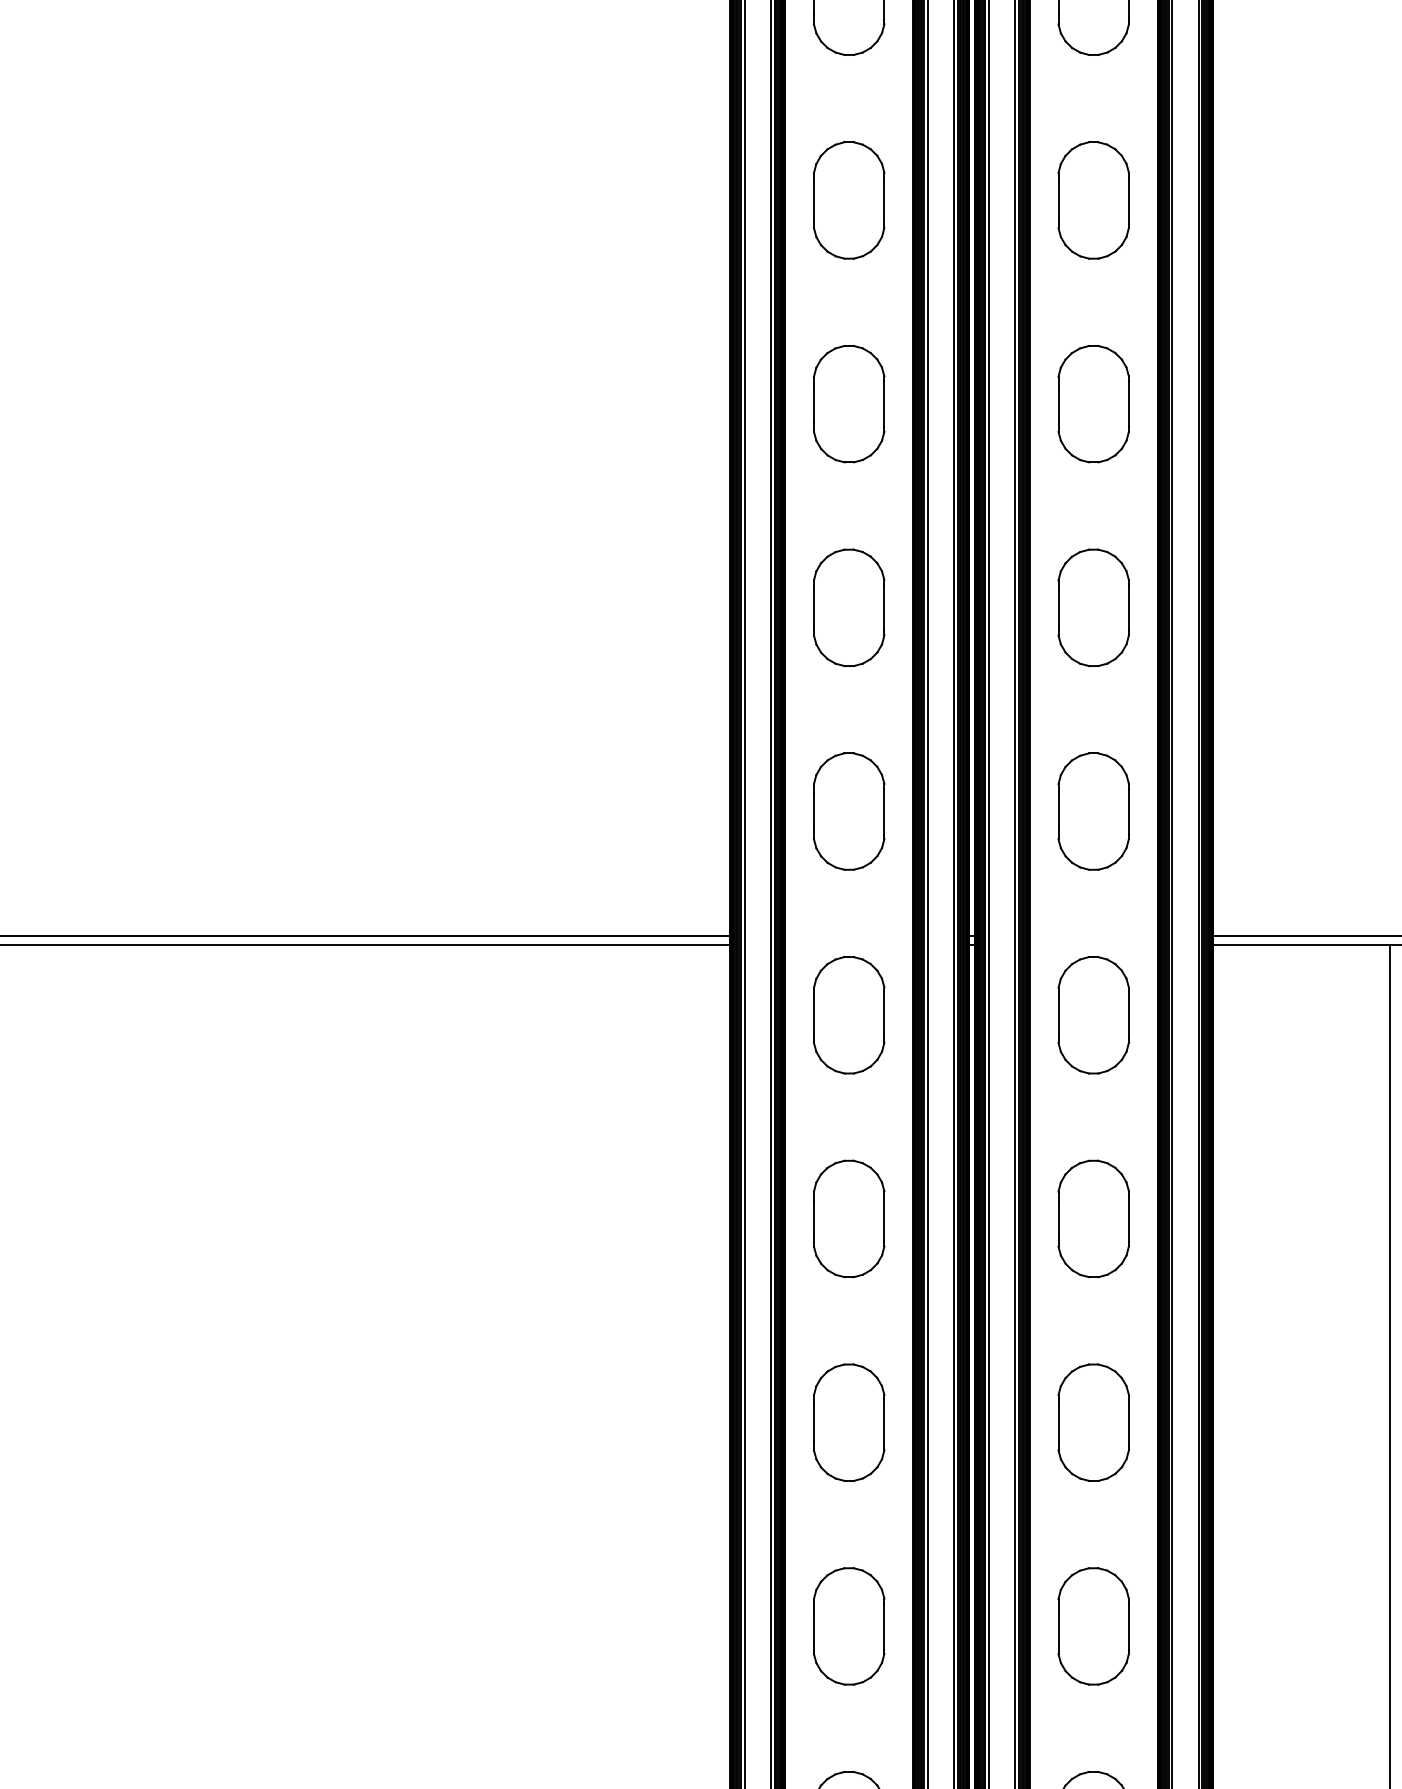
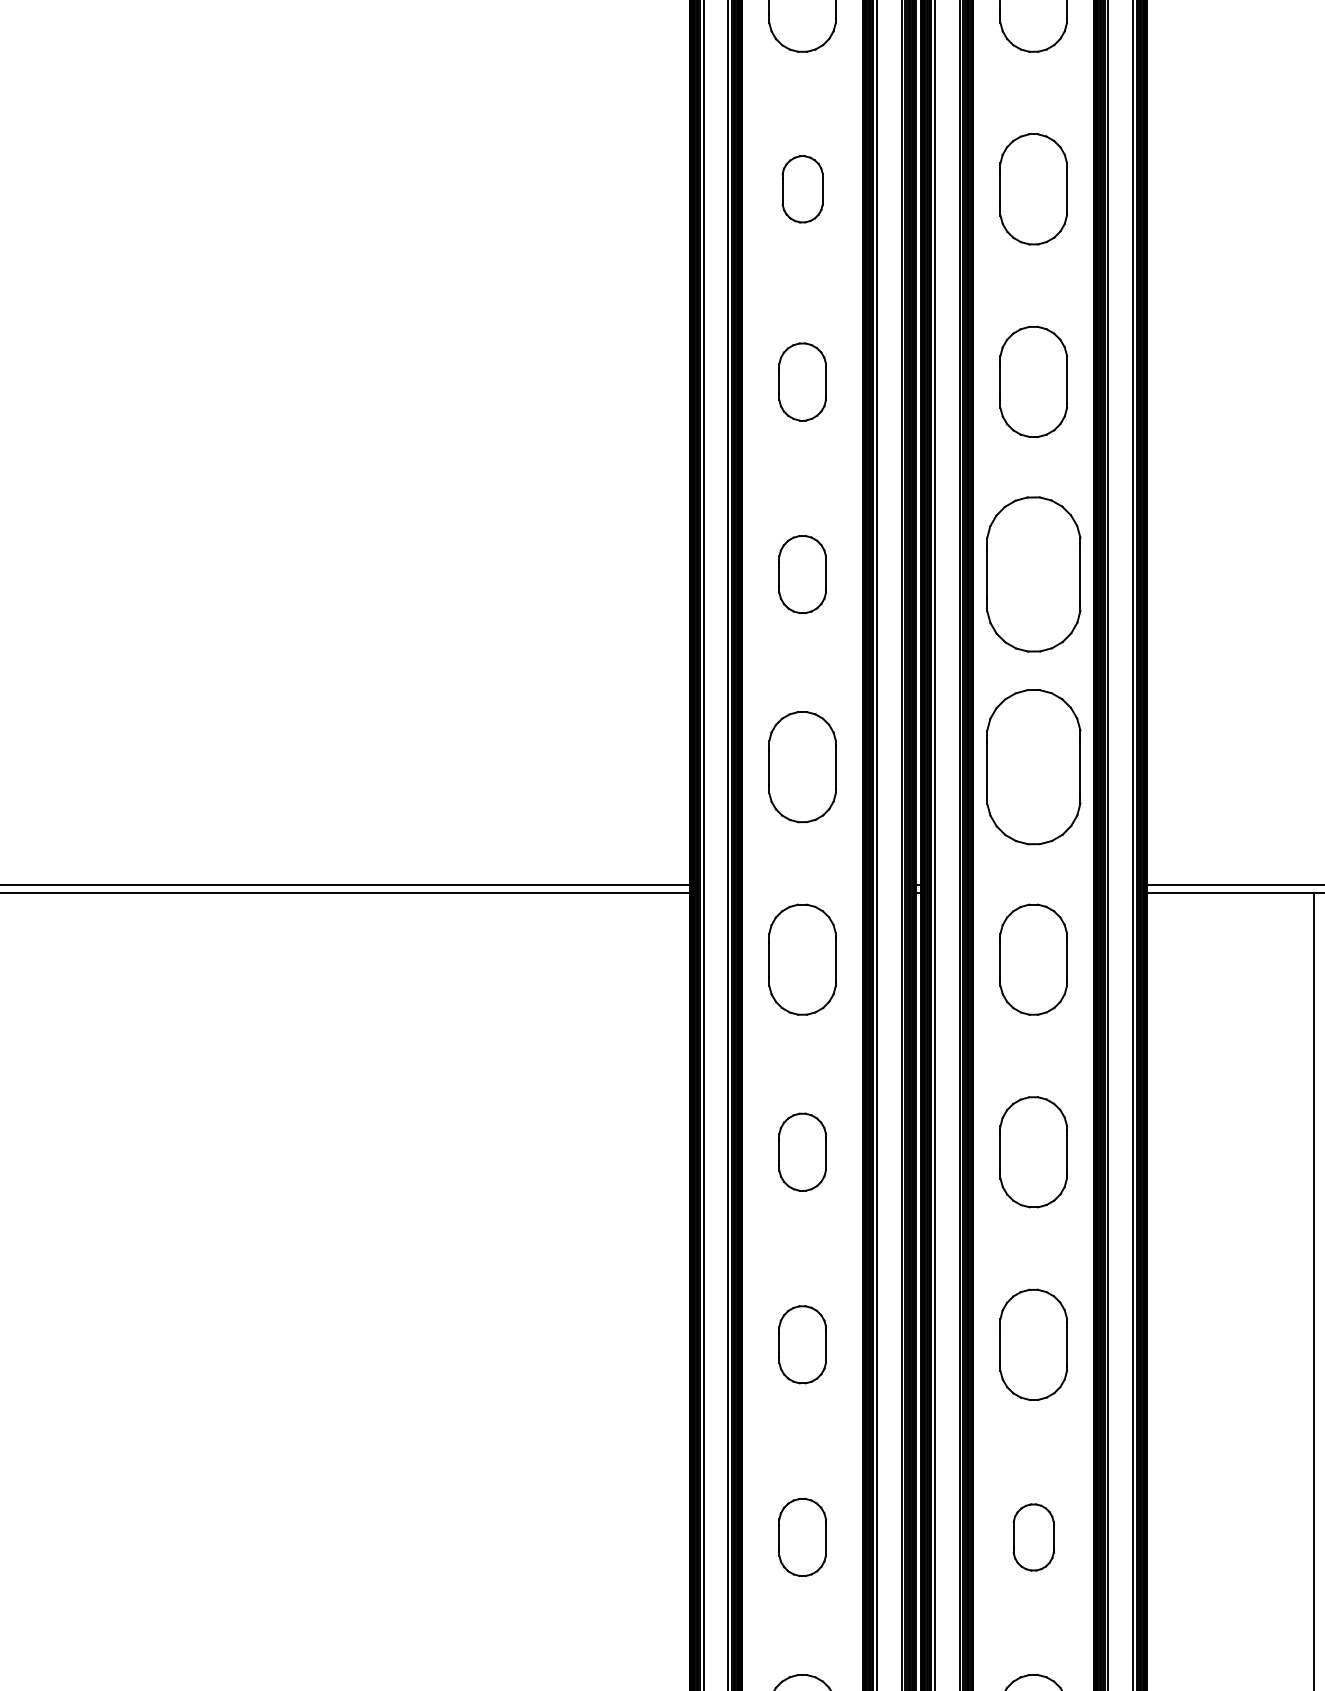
part: (849, 200) -> (802, 189), size x0.6
part: (849, 404) -> (802, 382), size x0.7
part: (849, 607) -> (802, 574), size x0.7
part: (1093, 607) -> (1033, 574), size x1.4
part: (1093, 811) -> (1033, 767), size x1.4
part: (849, 1218) -> (802, 1151), size x0.7
part: (849, 1422) -> (802, 1344), size x0.7
part: (849, 1626) -> (802, 1537), size x0.7
part: (1093, 1626) -> (1033, 1537), size x0.6

